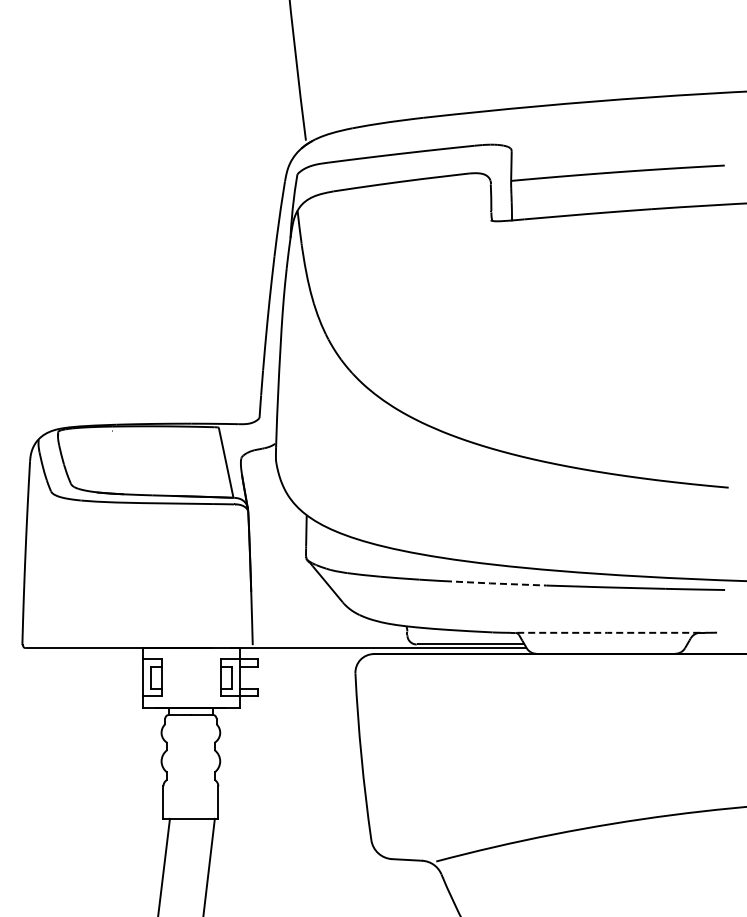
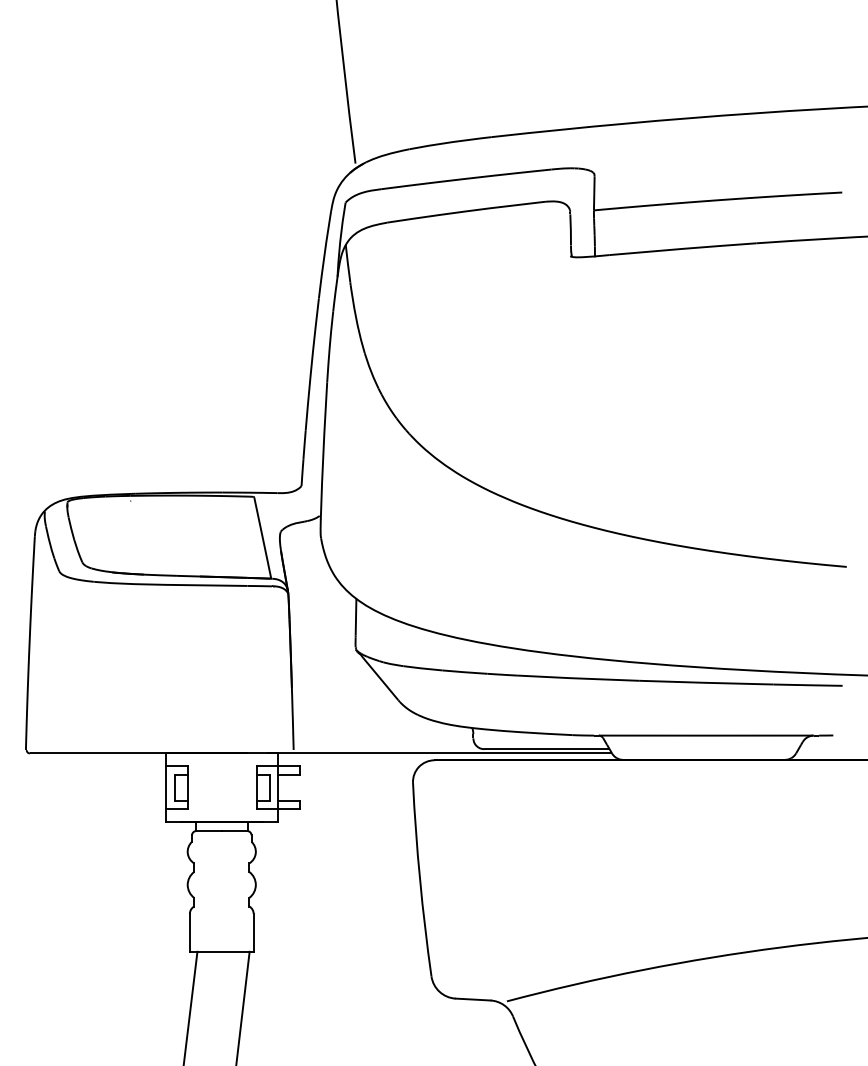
line: (497, 583) -> (578, 678), dashed -> solid
line: (607, 632) -> (705, 735), dashed -> solid

